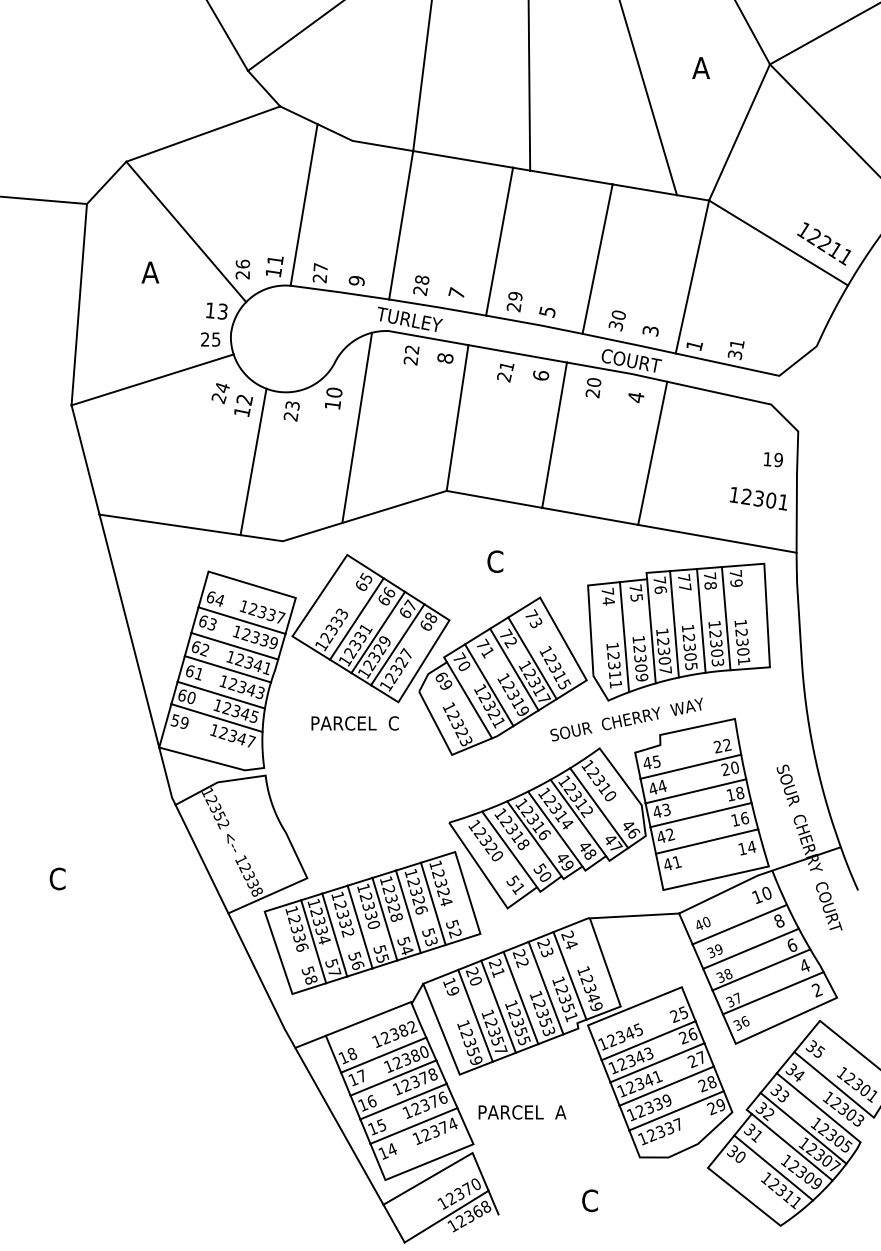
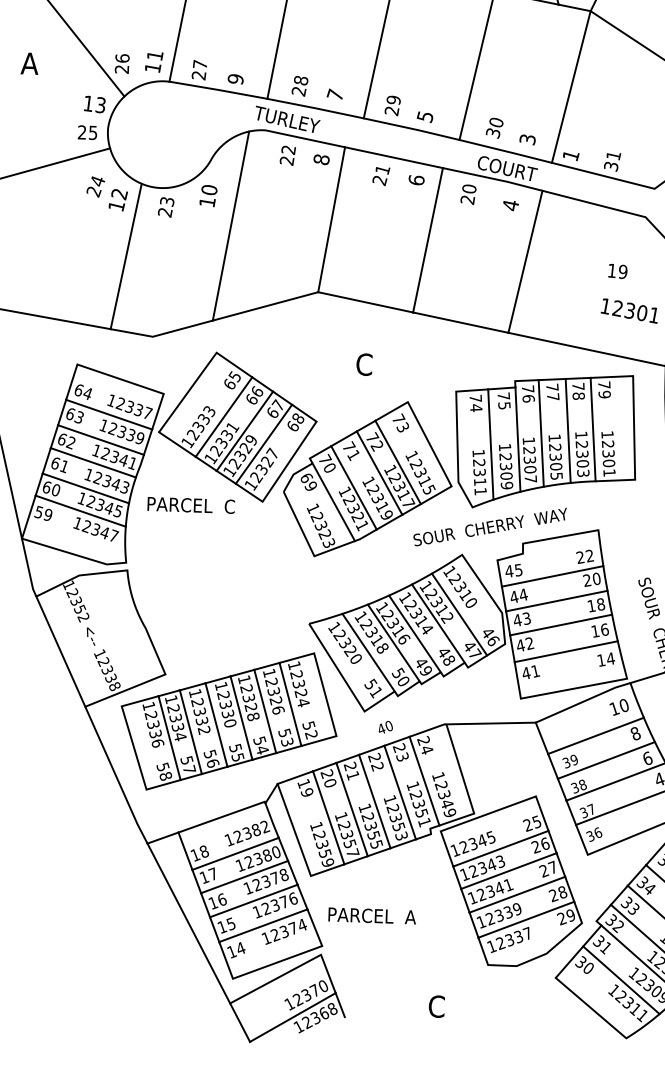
text: (773, 459) -> (617, 271), moved
text: (354, 723) -> (190, 505), moved
text: (703, 923) -> (385, 727), moved

